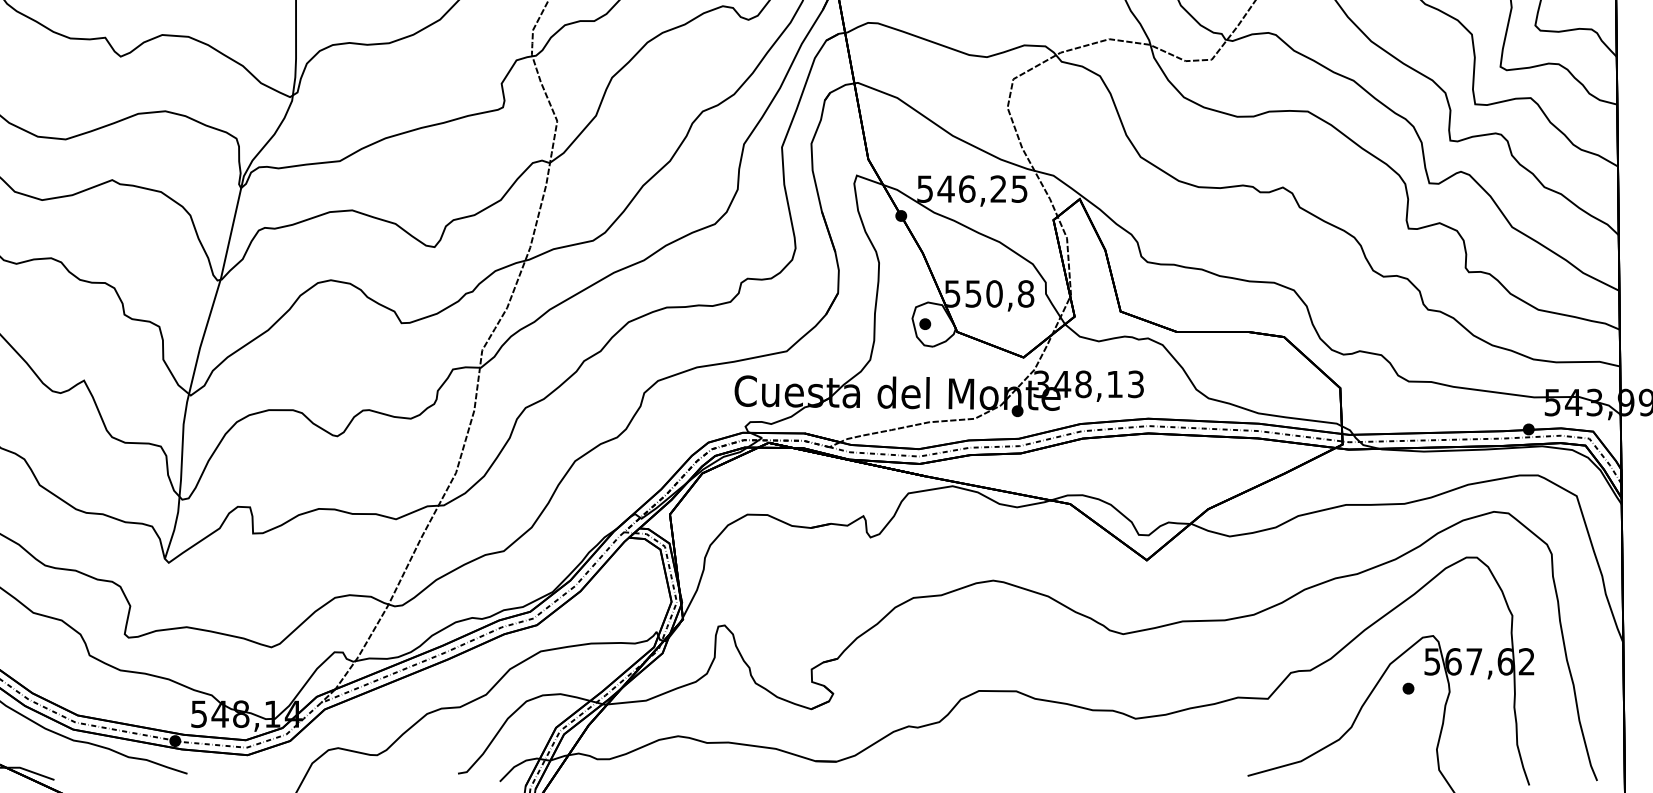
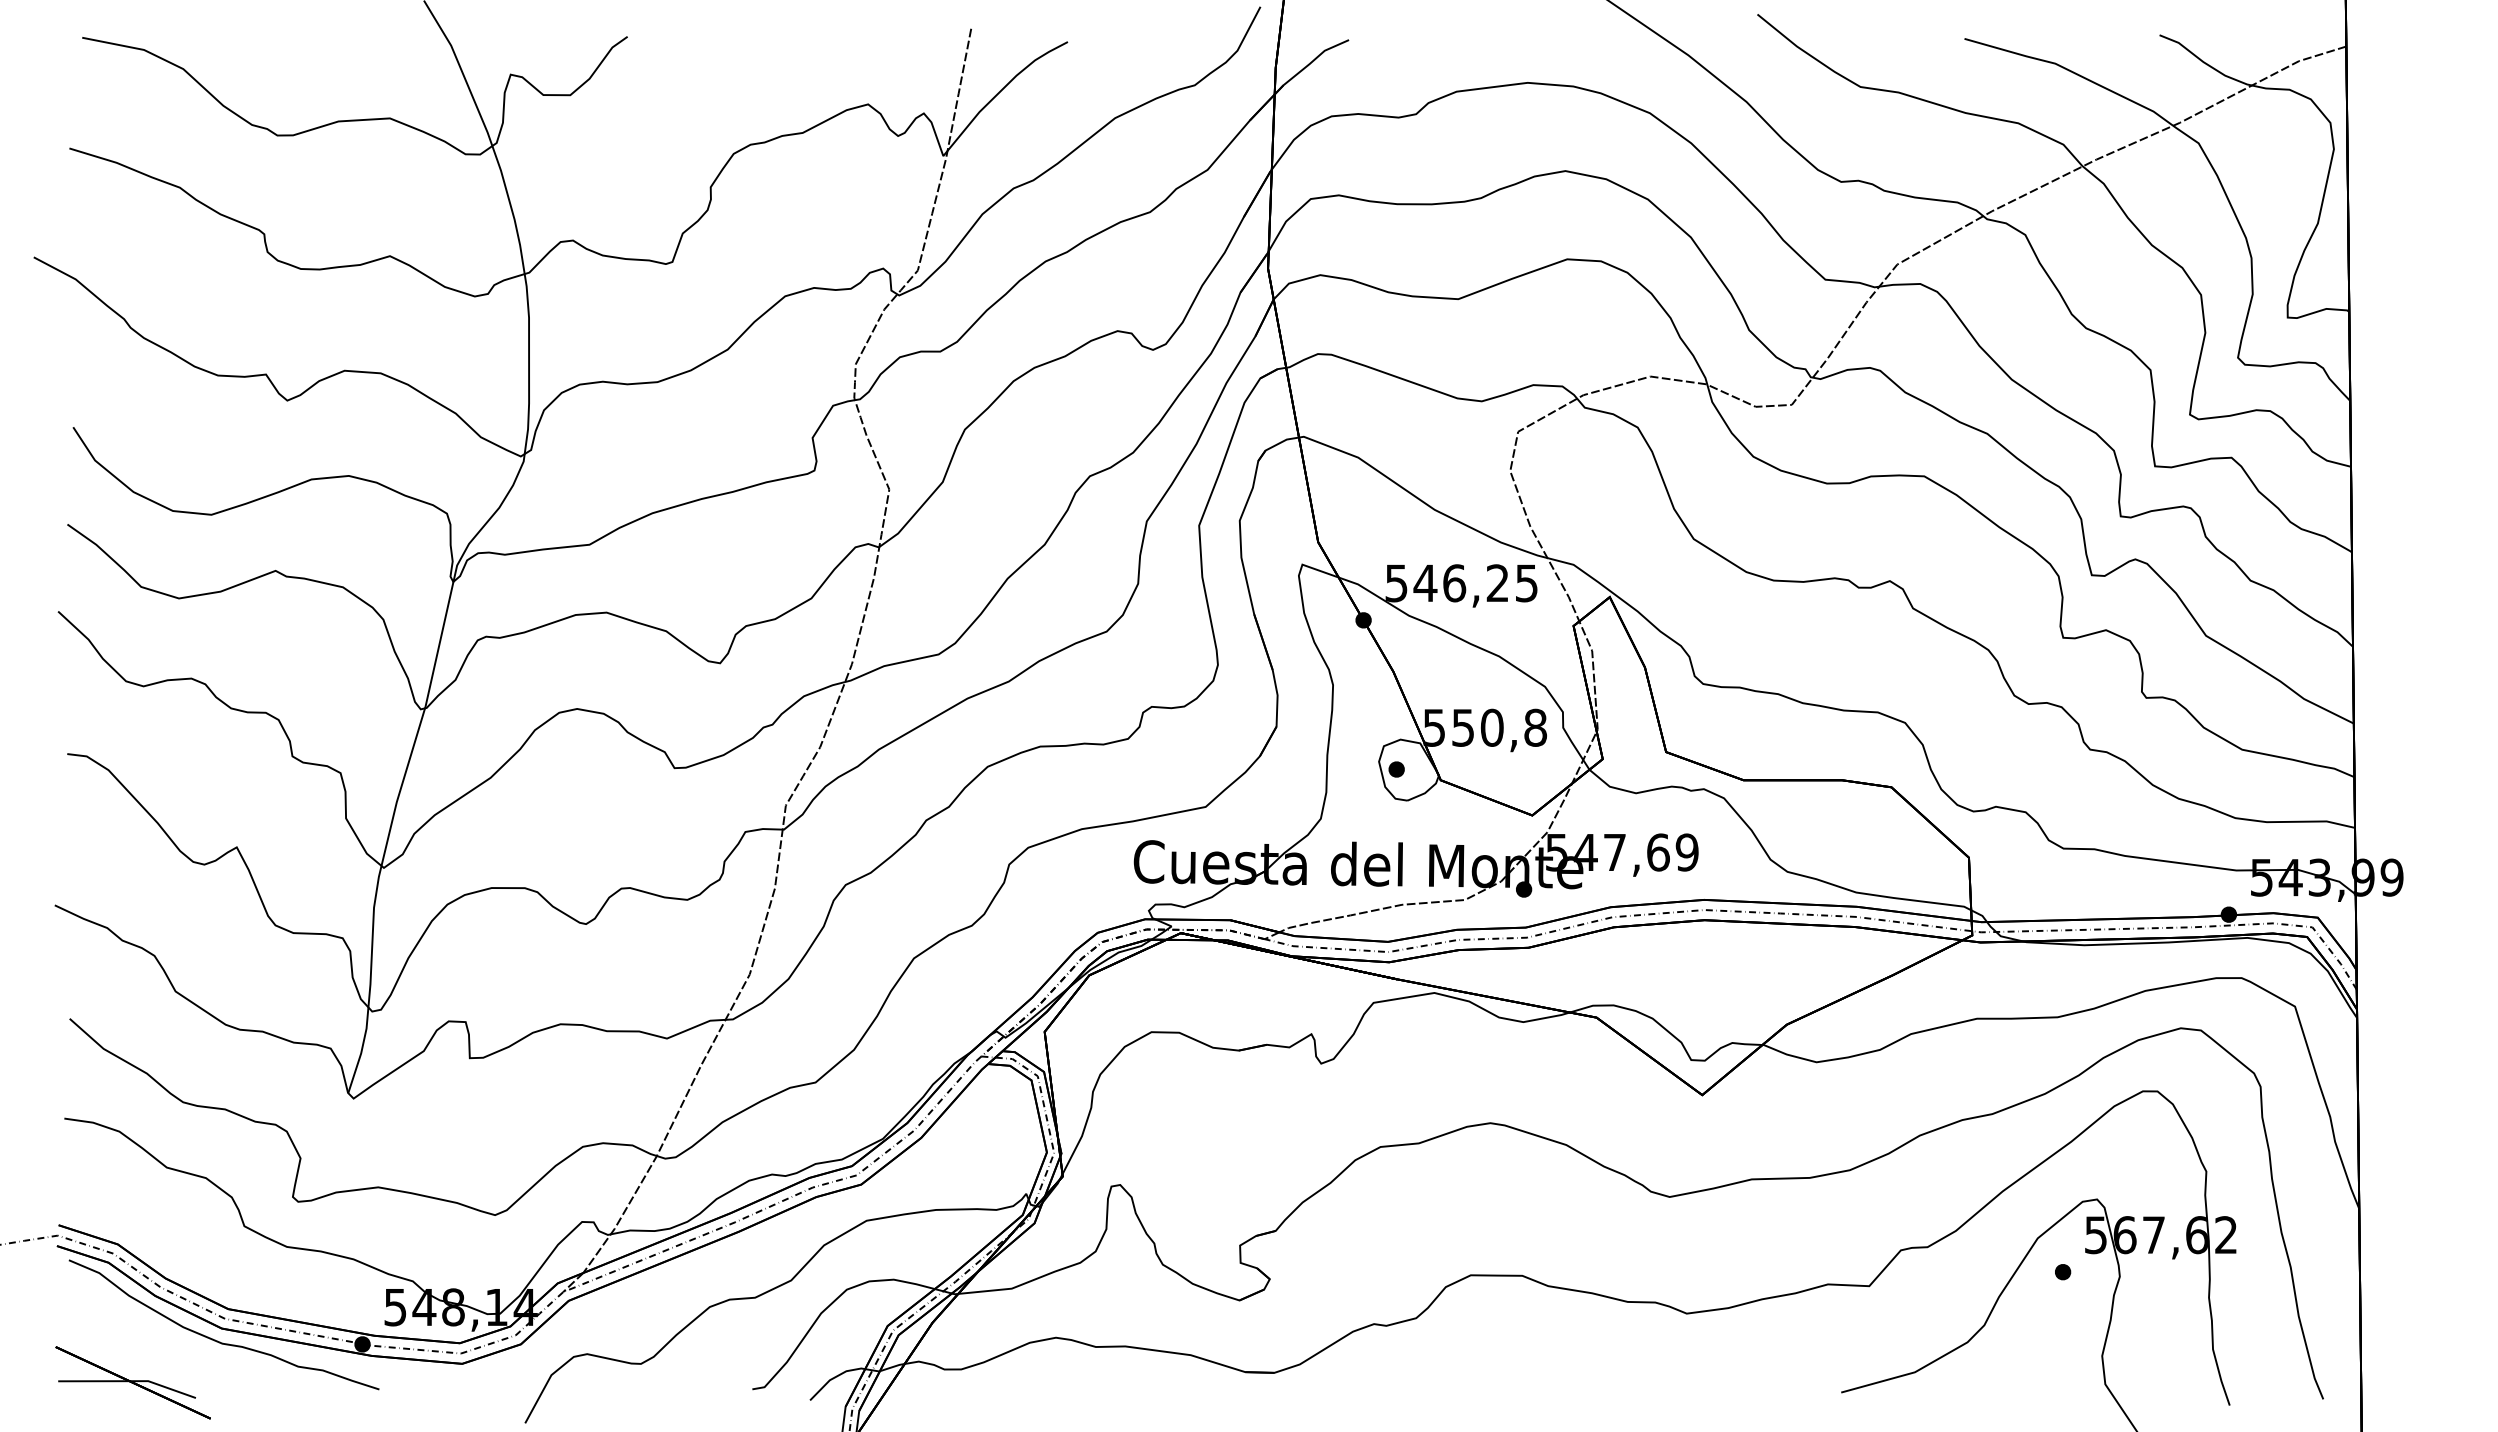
text: (1089, 384) -> (1622, 852), 348,13 -> 547,69

